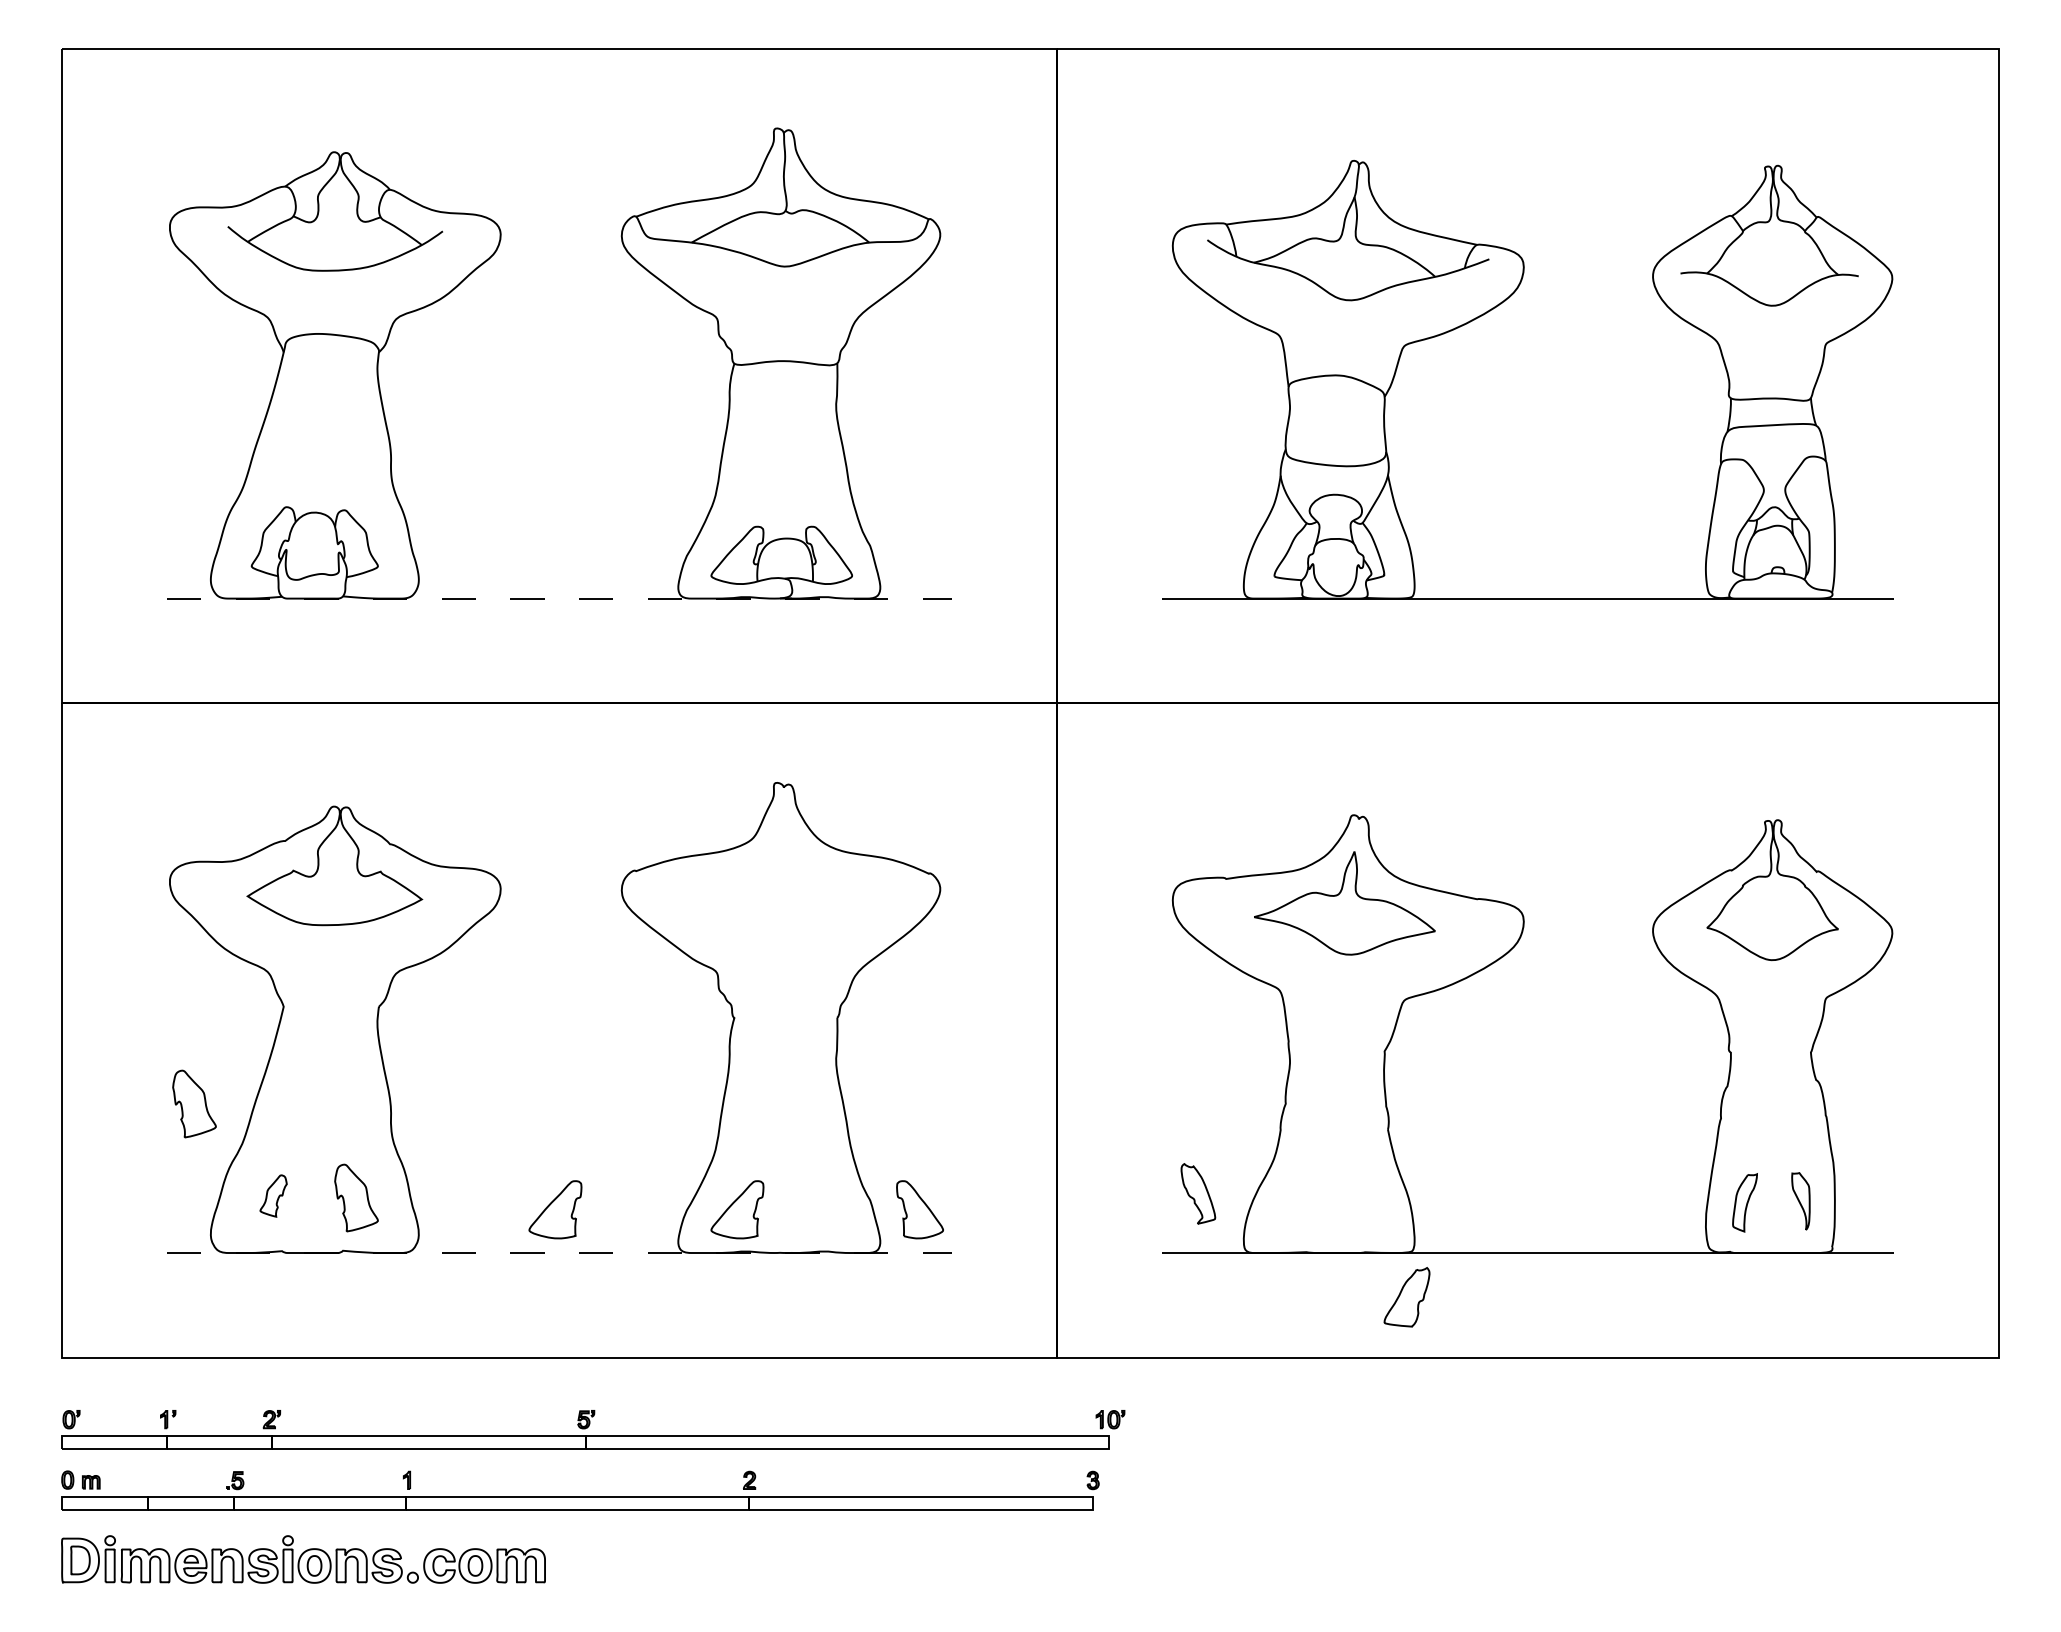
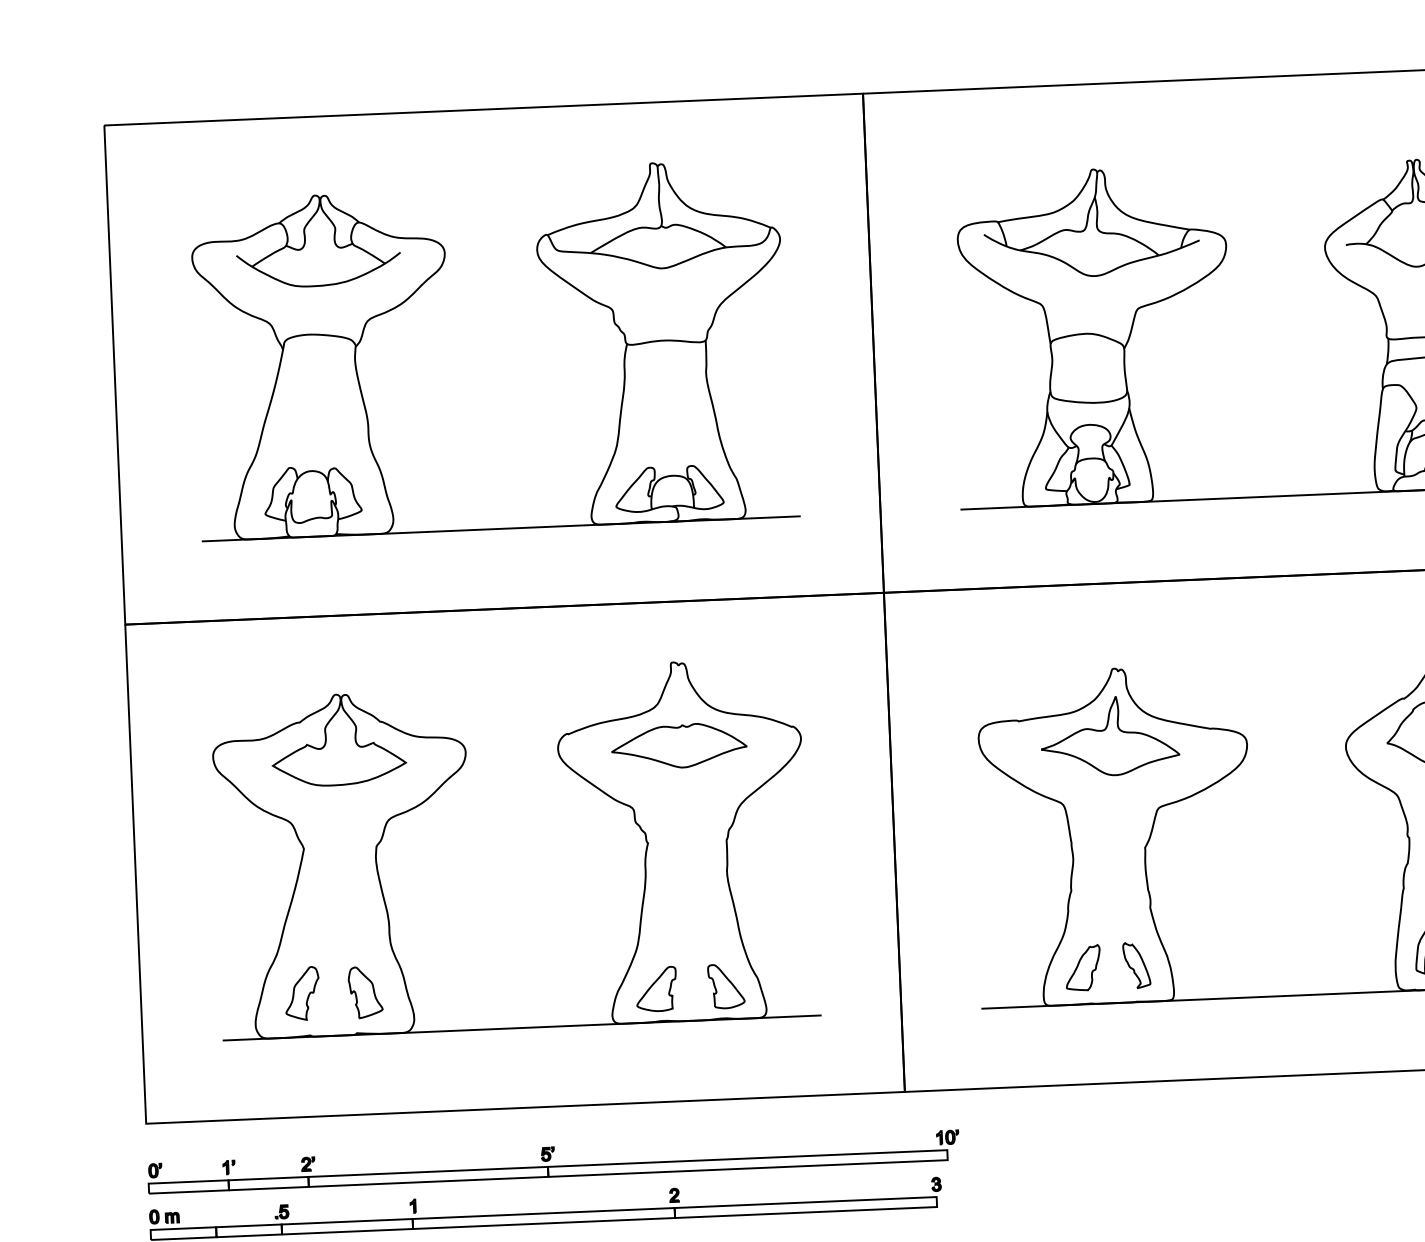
line: (559, 598) -> (501, 528), dashed -> solid
part: (780, 892) -> (679, 745), added
part: (194, 1103) -> (239, 925), removed
part: (1198, 1193) -> (1136, 965), moved
part: (273, 1195) -> (302, 993), size x1.67
part: (555, 1209) -> (517, 994), removed
part: (919, 1209) -> (725, 986), moved
line: (559, 1253) -> (522, 1028), dashed -> solid
part: (1406, 1297) -> (1082, 968), moved

